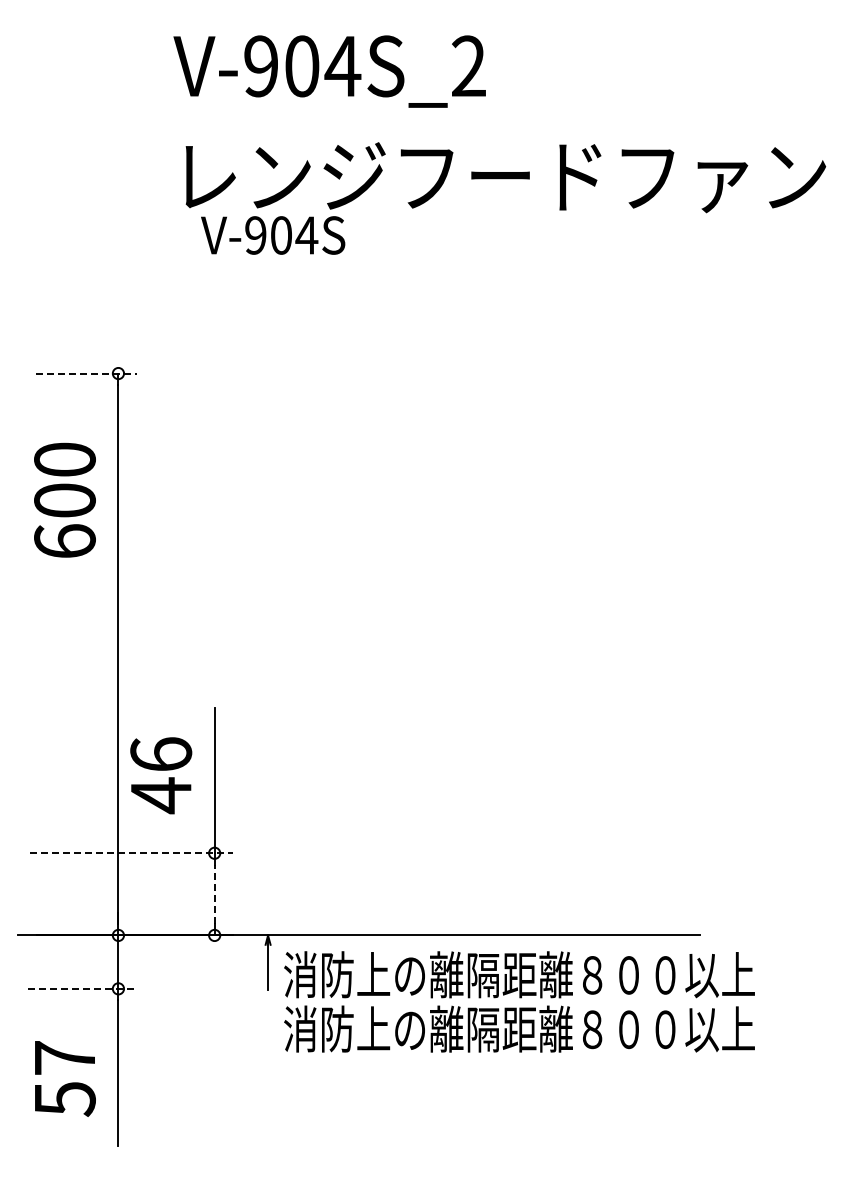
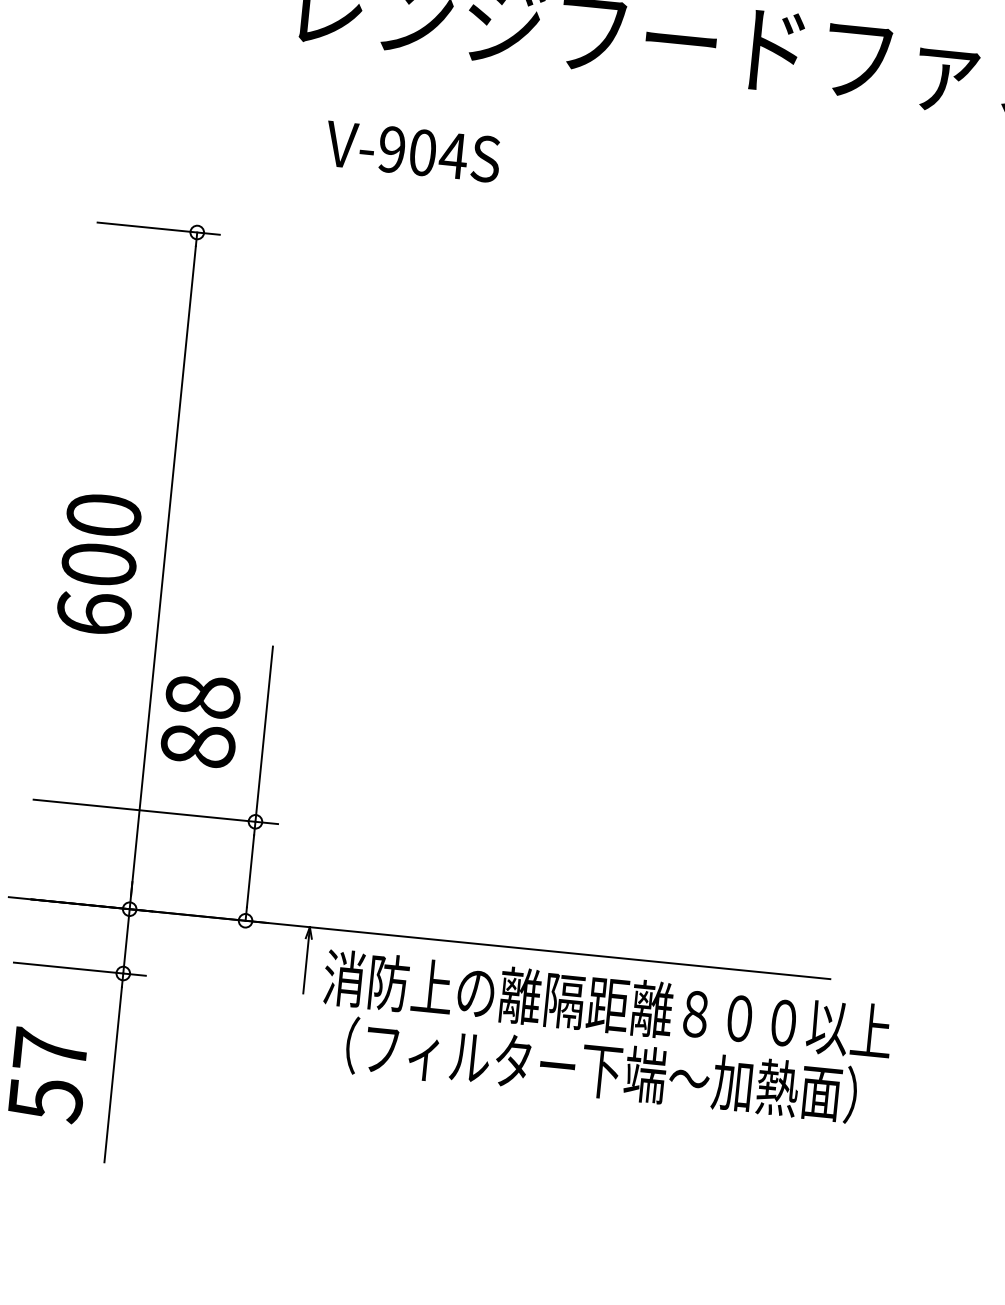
text: (273, 235) -> (413, 151), moved
line: (86, 373) -> (158, 228), dashed -> solid
text: (64, 499) -> (98, 563), moved
text: (161, 775) -> (200, 721), 46 -> 88
line: (132, 853) -> (156, 812), dashed -> solid
line: (214, 894) -> (250, 871), dashed -> solid
line: (82, 988) -> (80, 968), dashed -> solid
text: (519, 1029) -> (601, 1070), 消防上の離隔距離８００以上 -> （フィルター下端～加熱面）

